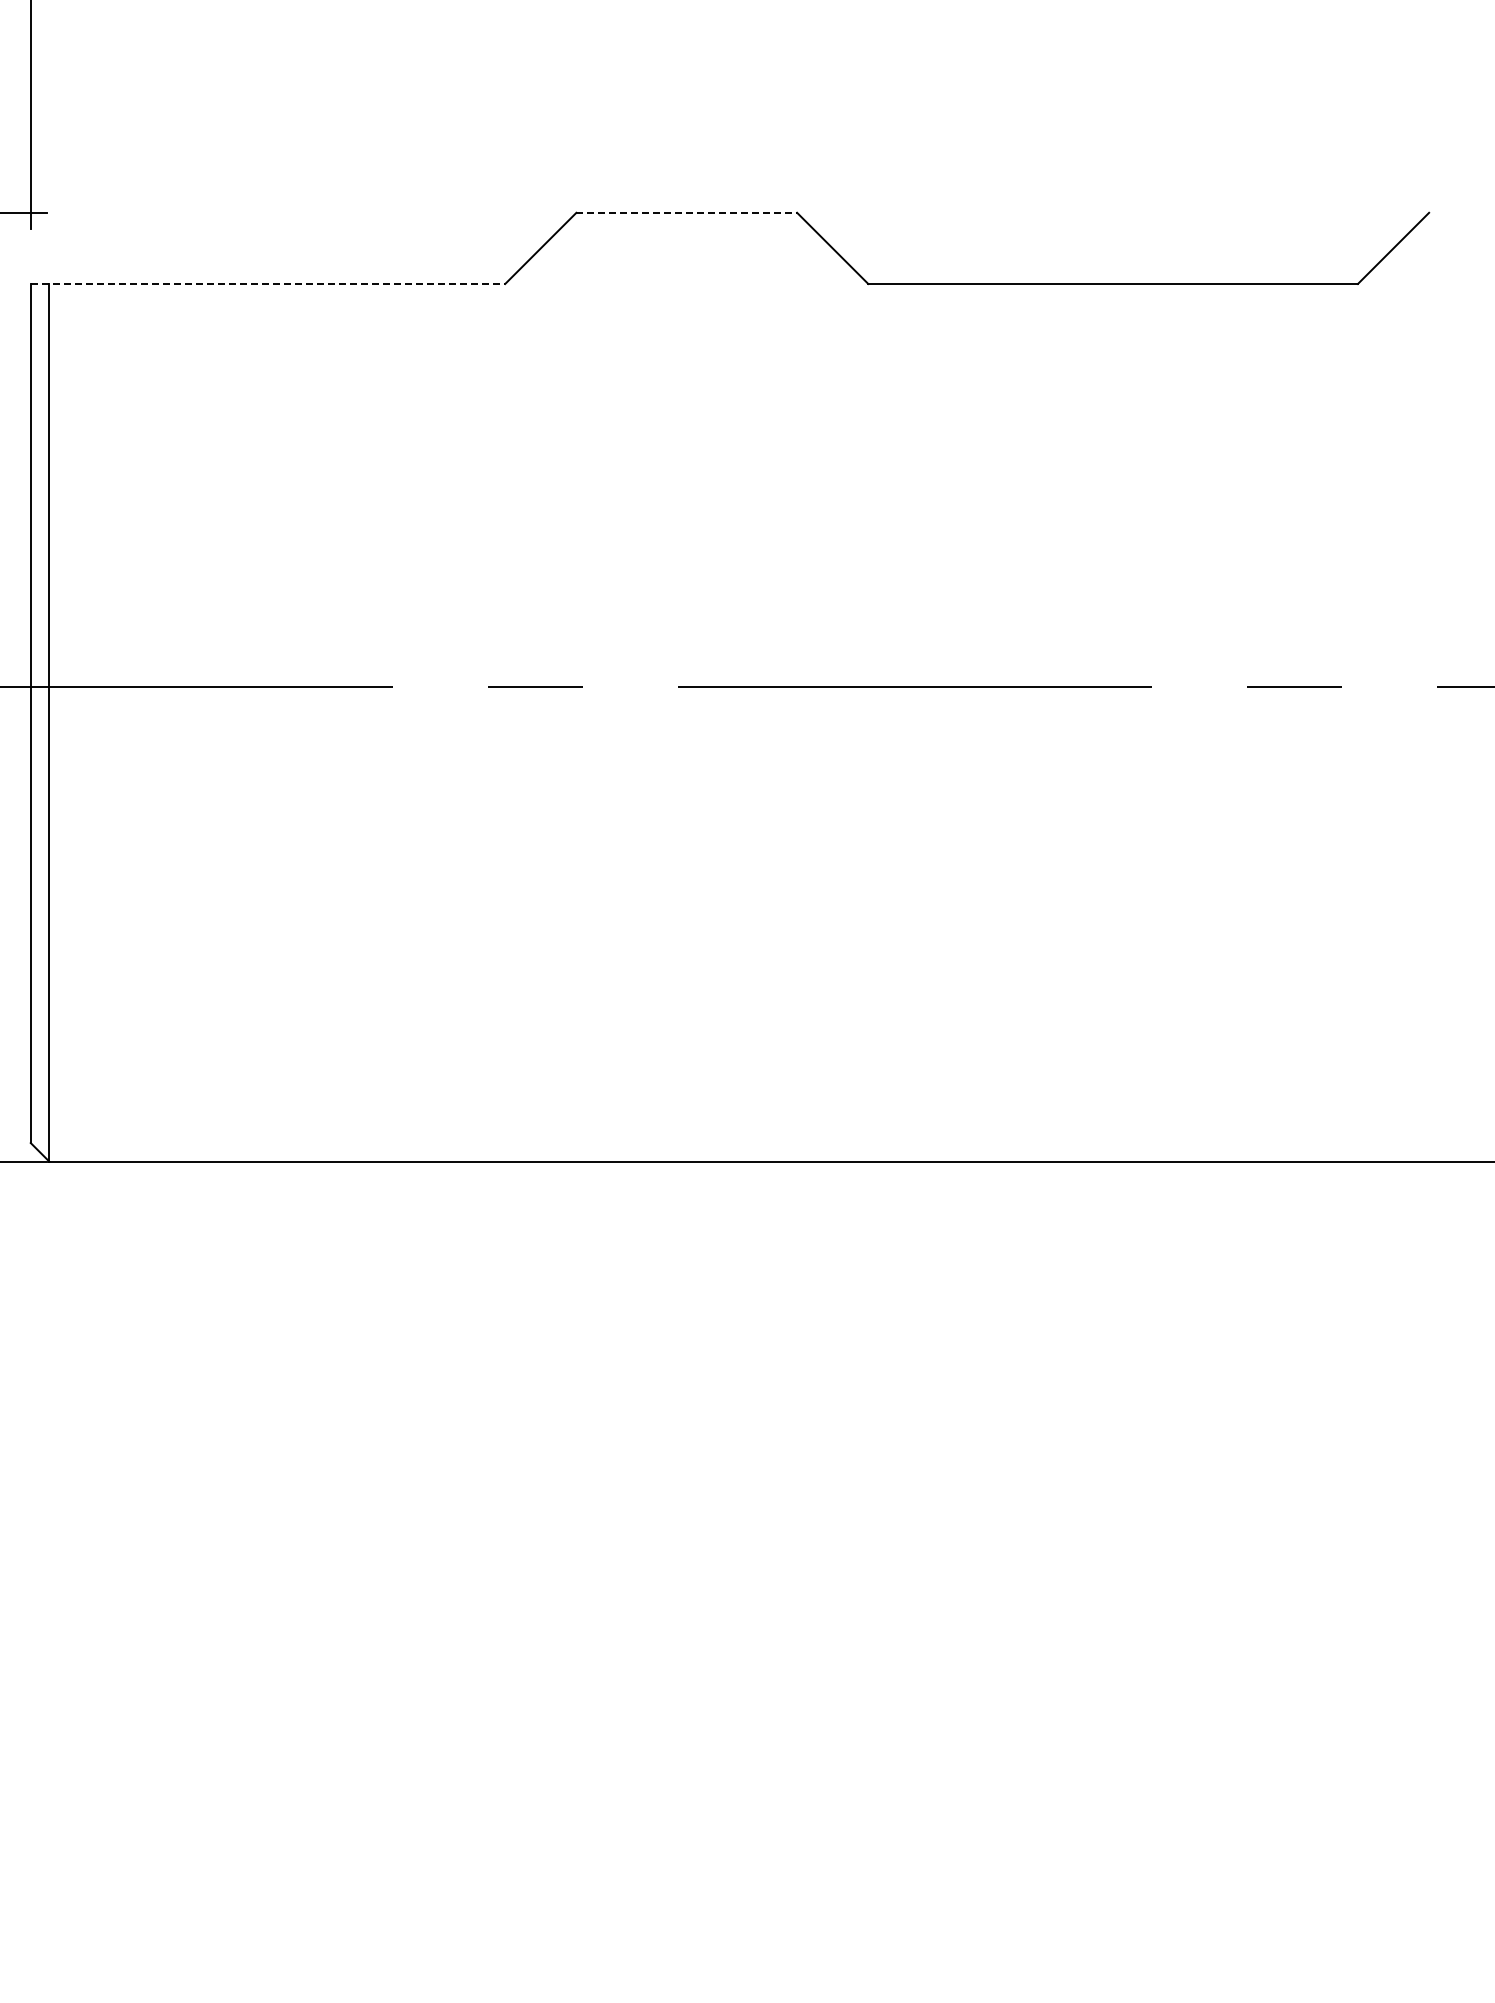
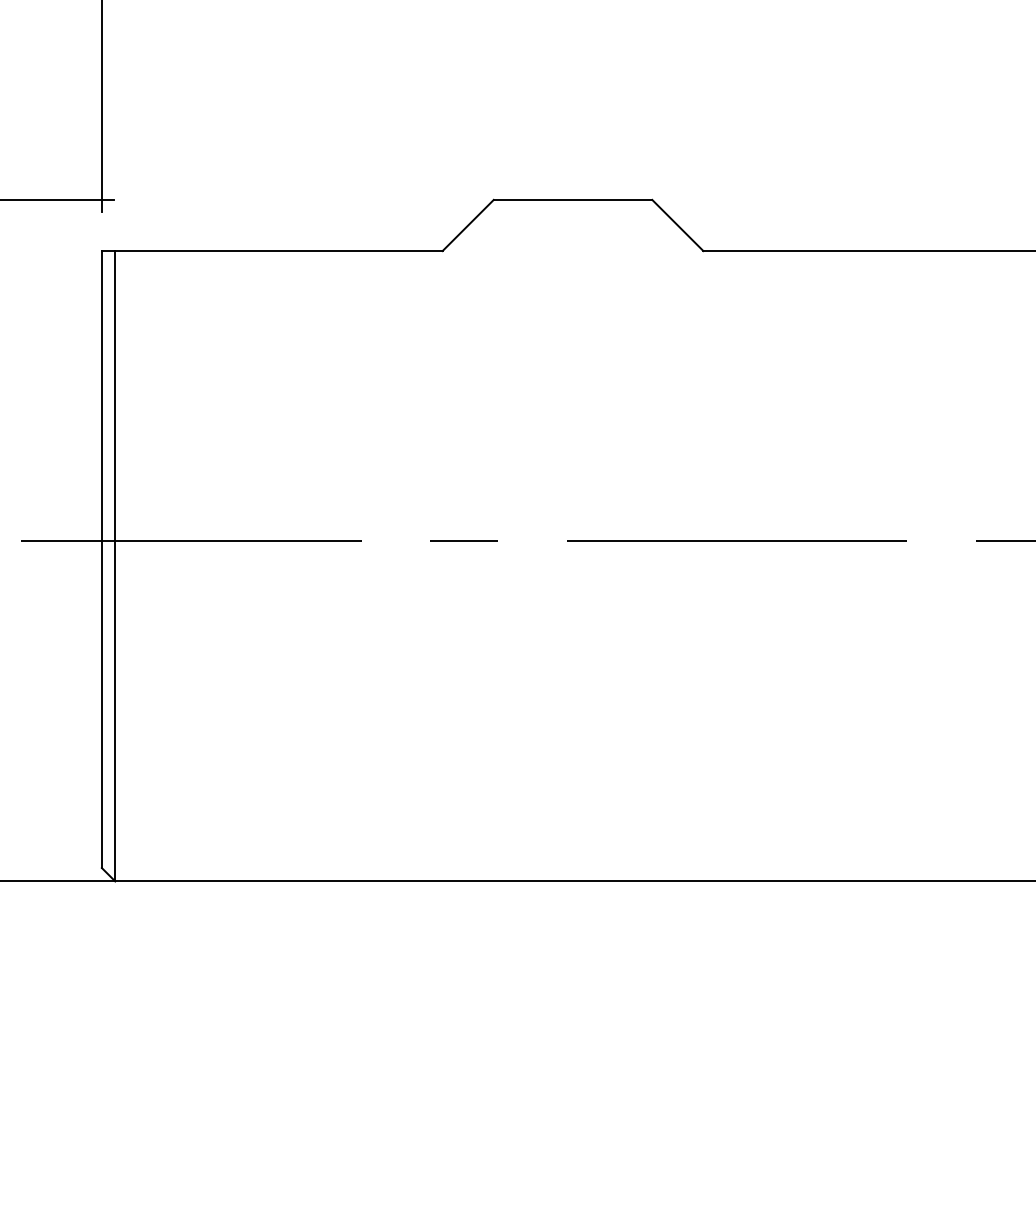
line: (687, 212) -> (573, 199), dashed -> solid
line: (268, 283) -> (272, 250), dashed -> solid

